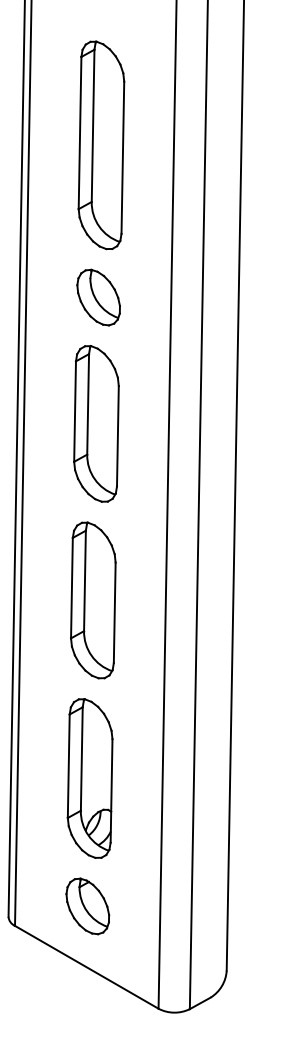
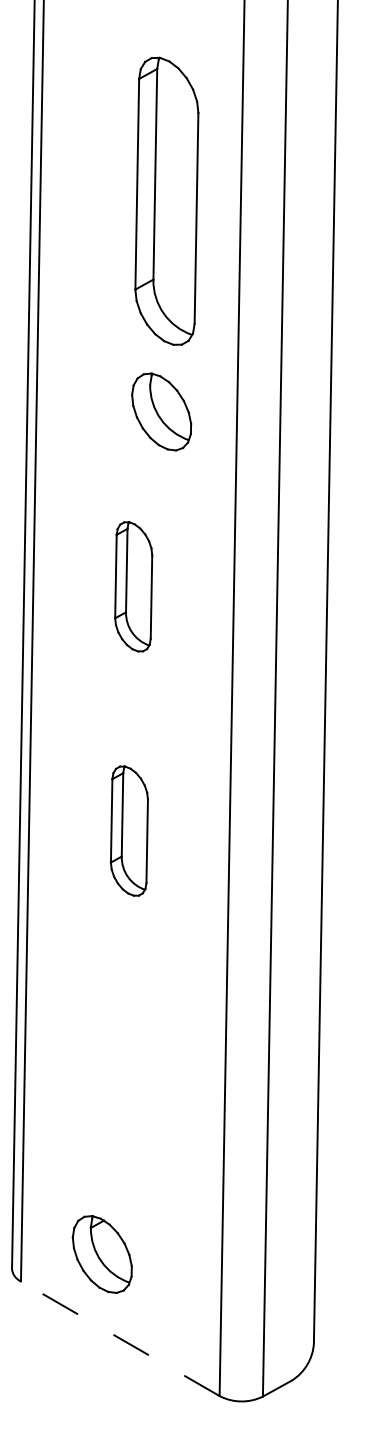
part: (101, 145) -> (166, 201), moved
part: (98, 297) -> (161, 411), moved
part: (96, 423) -> (133, 586), size x0.6
part: (93, 600) -> (129, 831), size x0.6
part: (89, 778) -> (124, 1077), removed
part: (87, 906) -> (101, 1254), moved
line: (86, 967) -> (119, 1338), solid -> dashed

